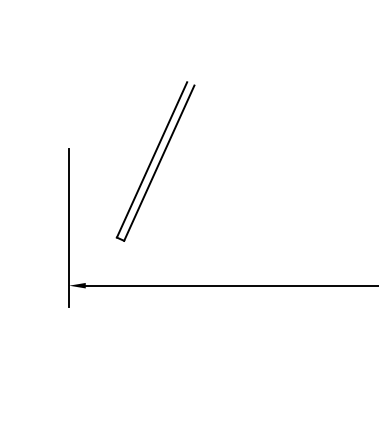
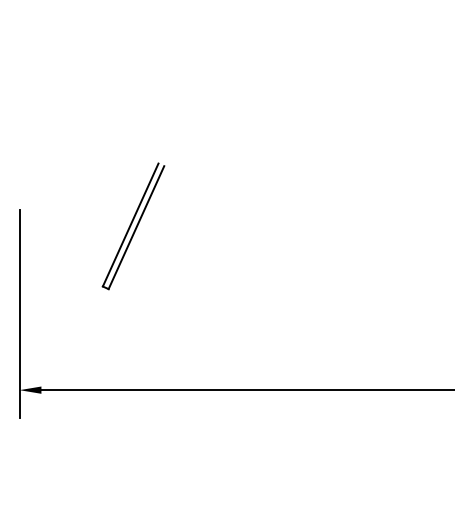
part: (155, 161) -> (133, 226), size x0.6

